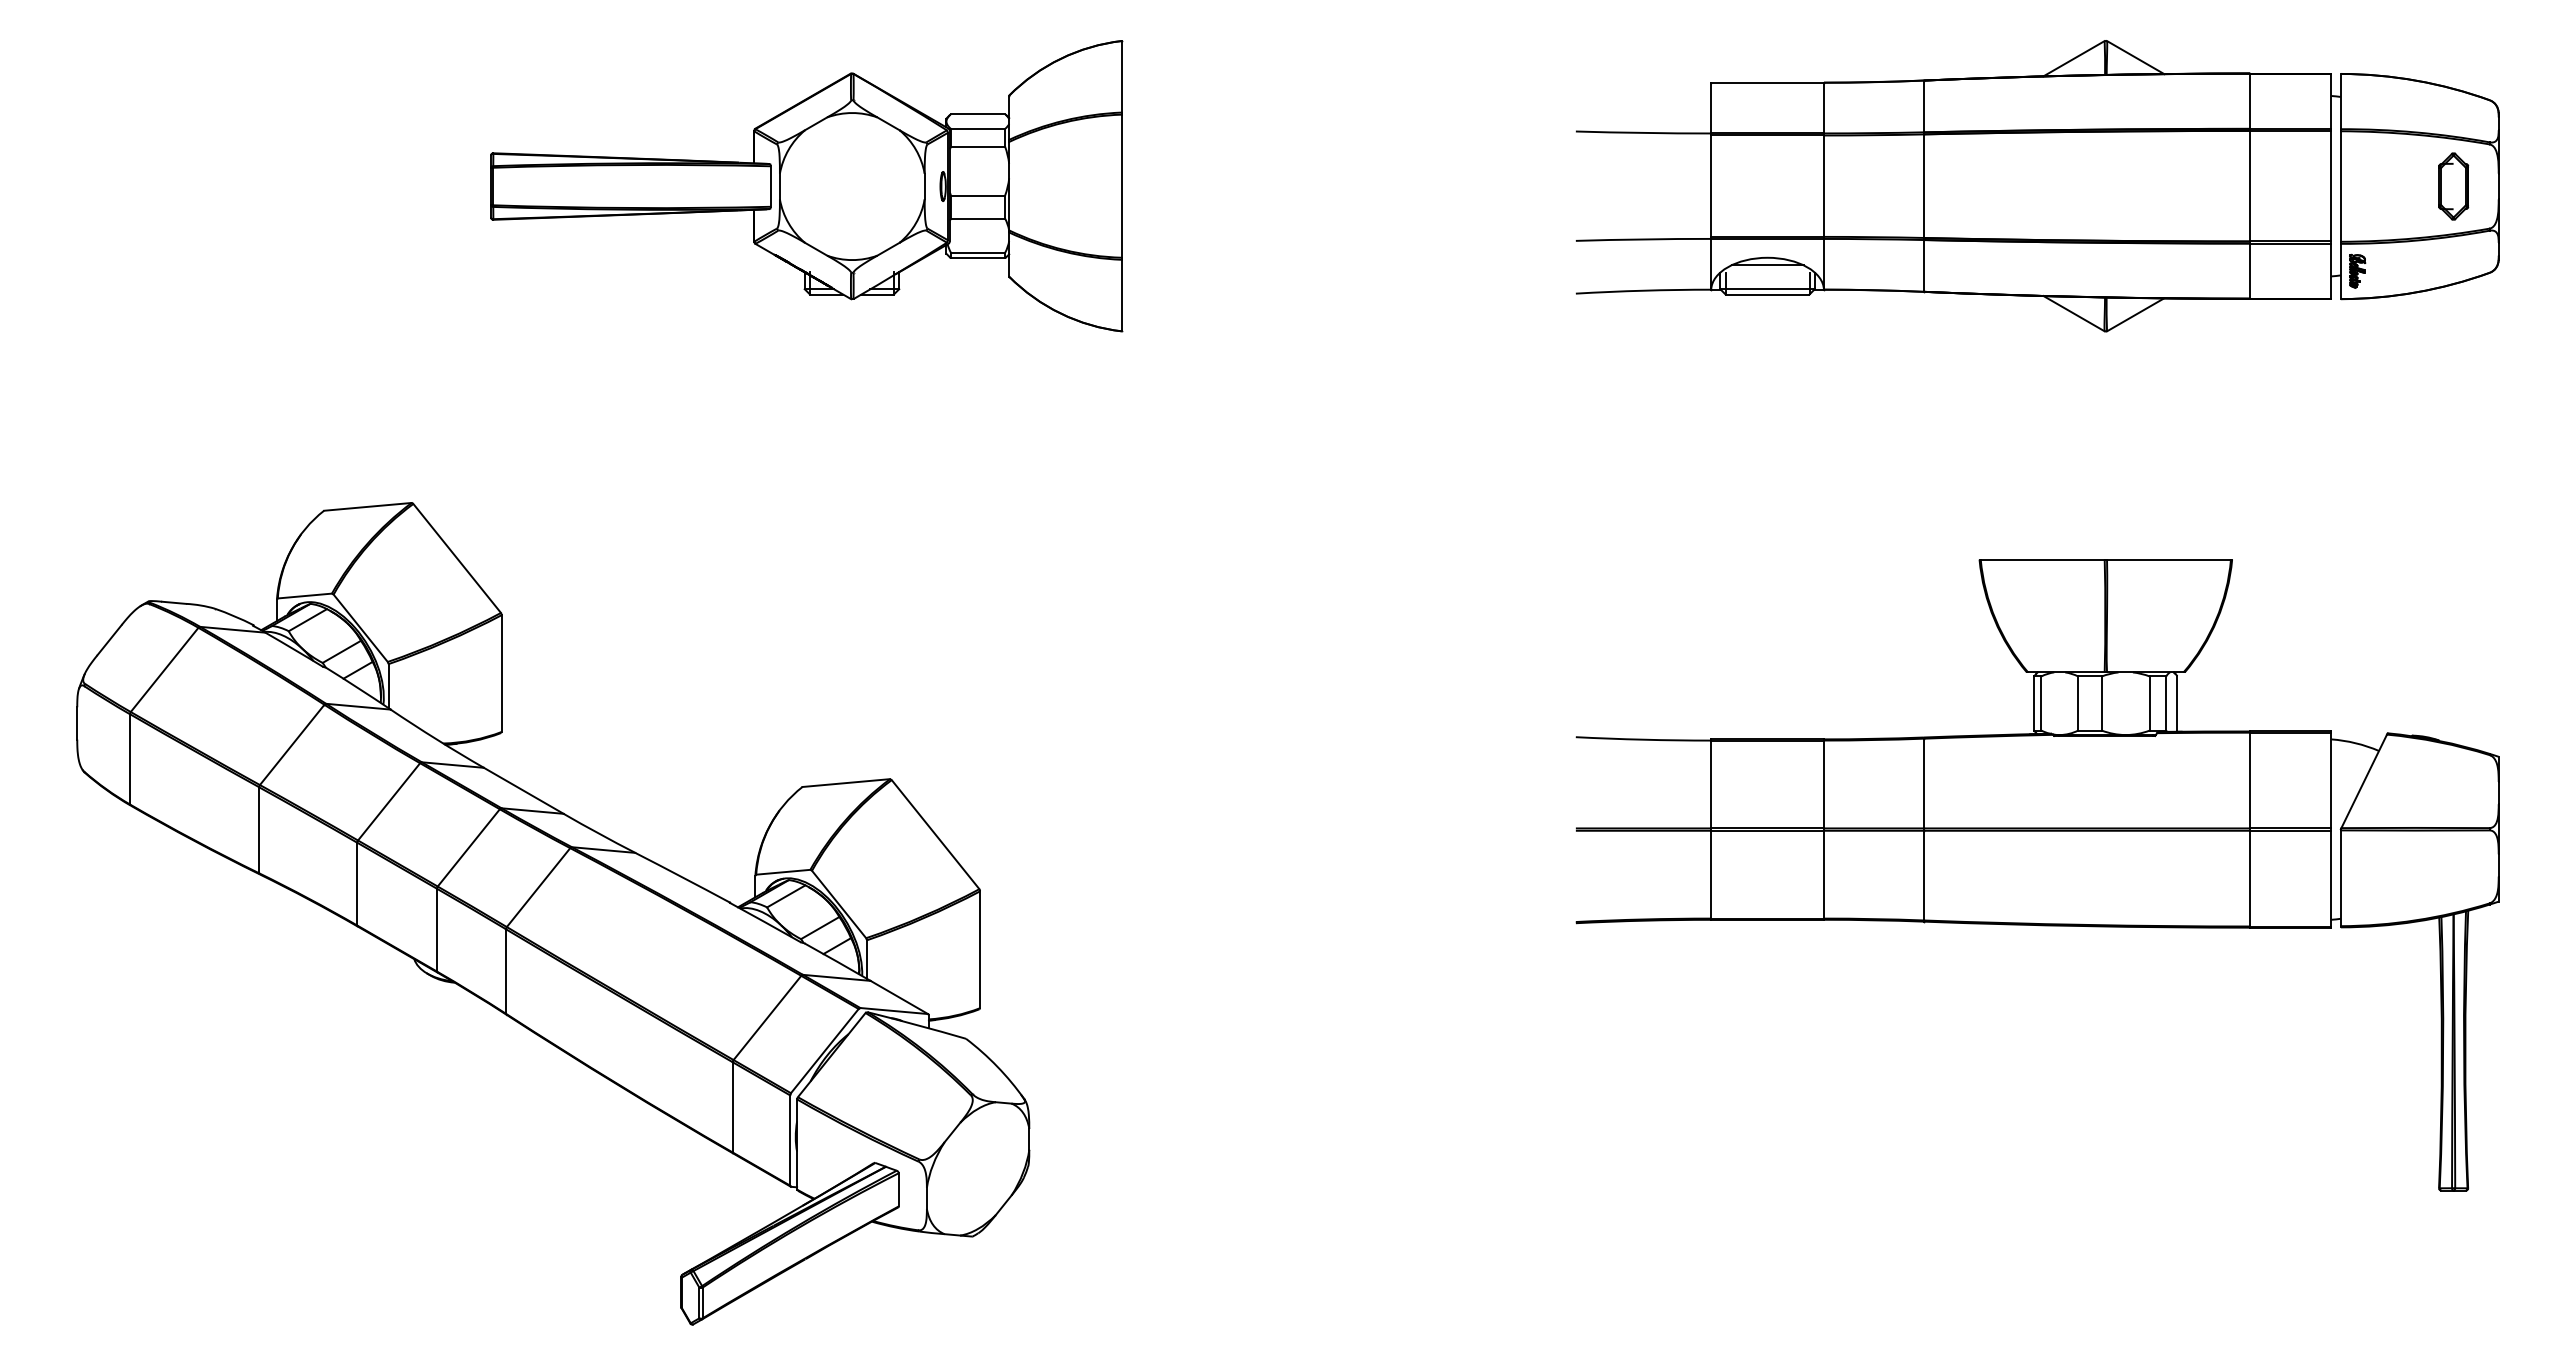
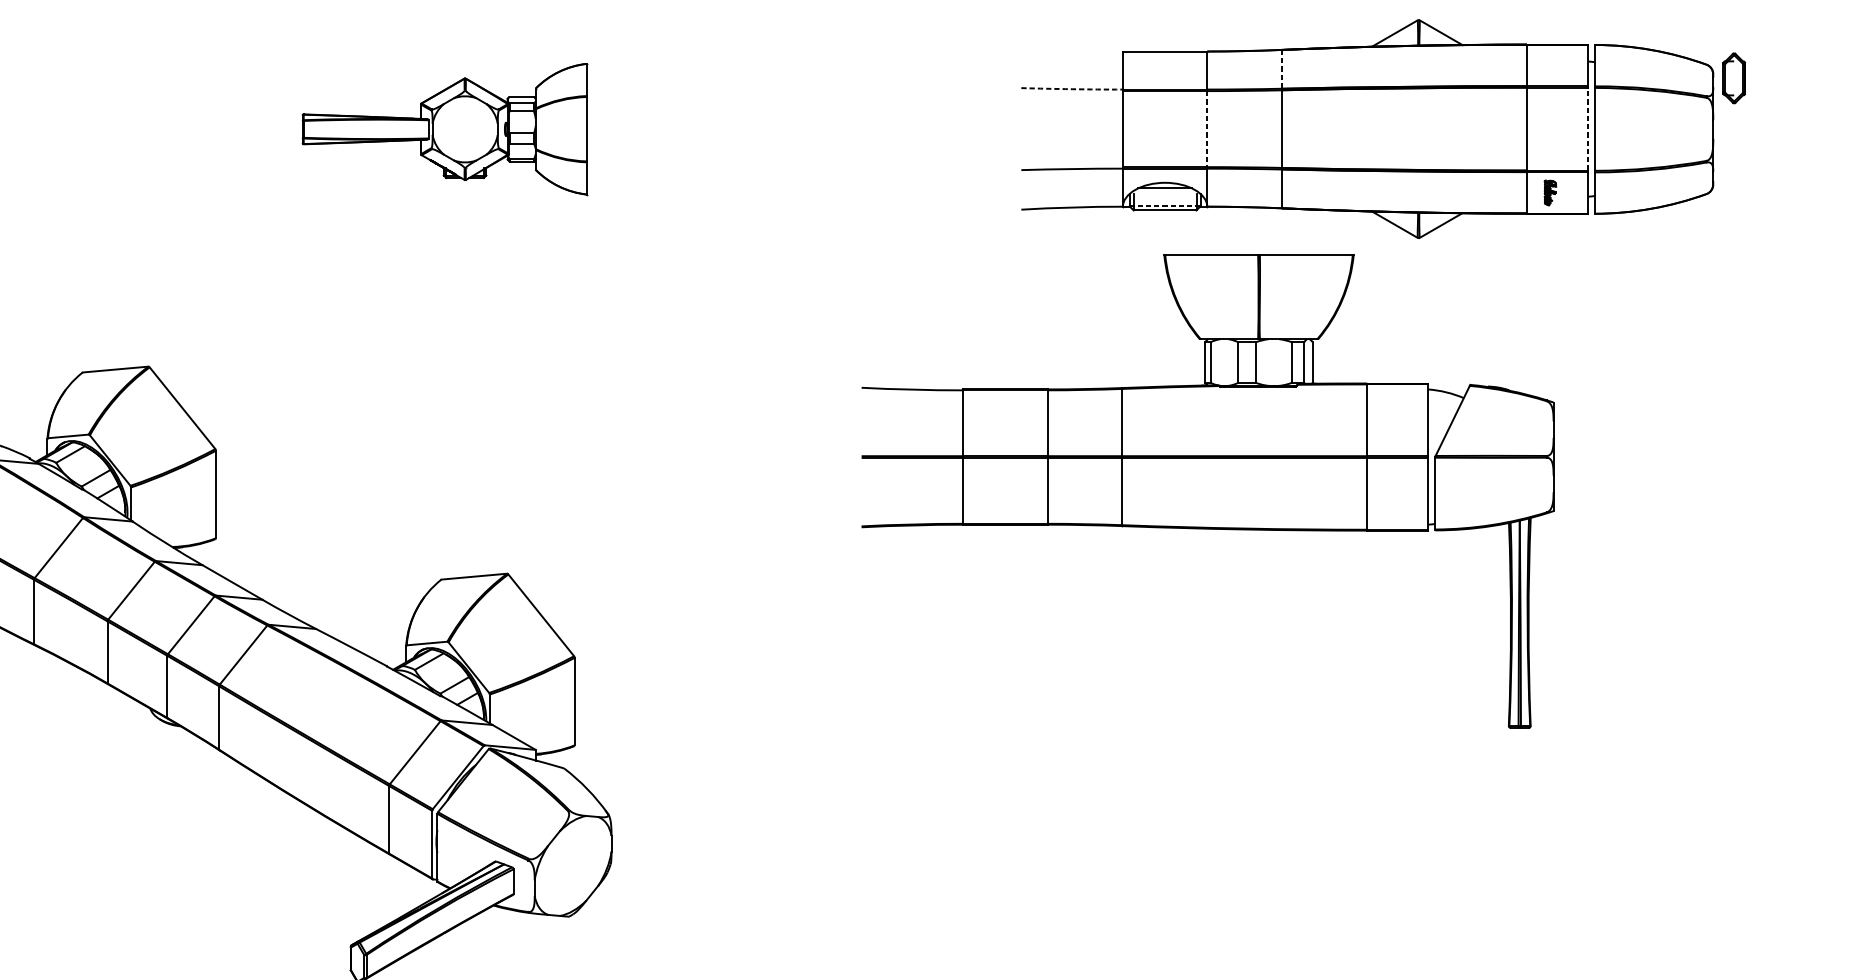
line: (1923, 106) -> (1281, 69), solid -> dashed
arc: (1643, 132) -> (1072, 88), solid -> dashed
line: (2331, 185) -> (1587, 128), solid -> dashed
part: (806, 186) -> (444, 129), size x0.6
line: (1823, 186) -> (1207, 129), solid -> dashed
part: (2453, 186) -> (1734, 78), moved
part: (2357, 270) -> (1550, 192), moved
line: (1767, 289) -> (1165, 206), solid -> dashed
part: (2037, 875) -> (1207, 491), moved

